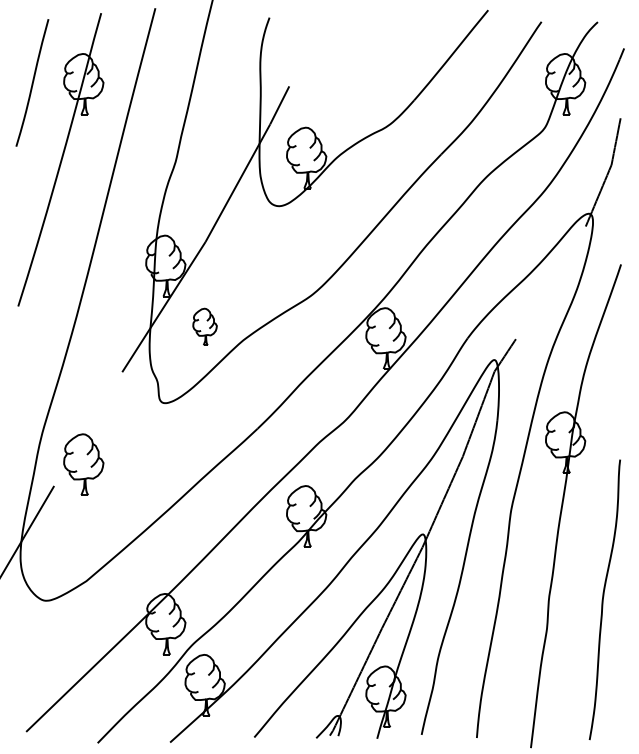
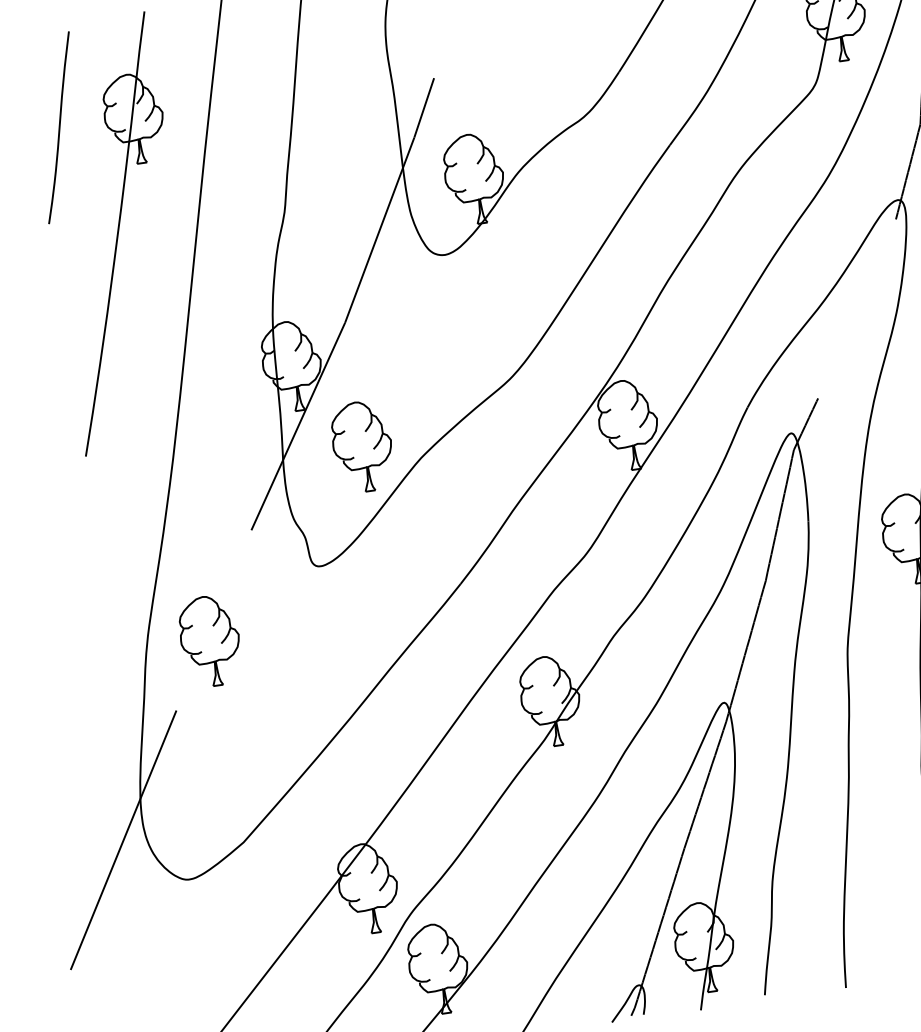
part: (204, 326) -> (361, 446), size x1.67
part: (83, 464) -> (209, 640), moved

